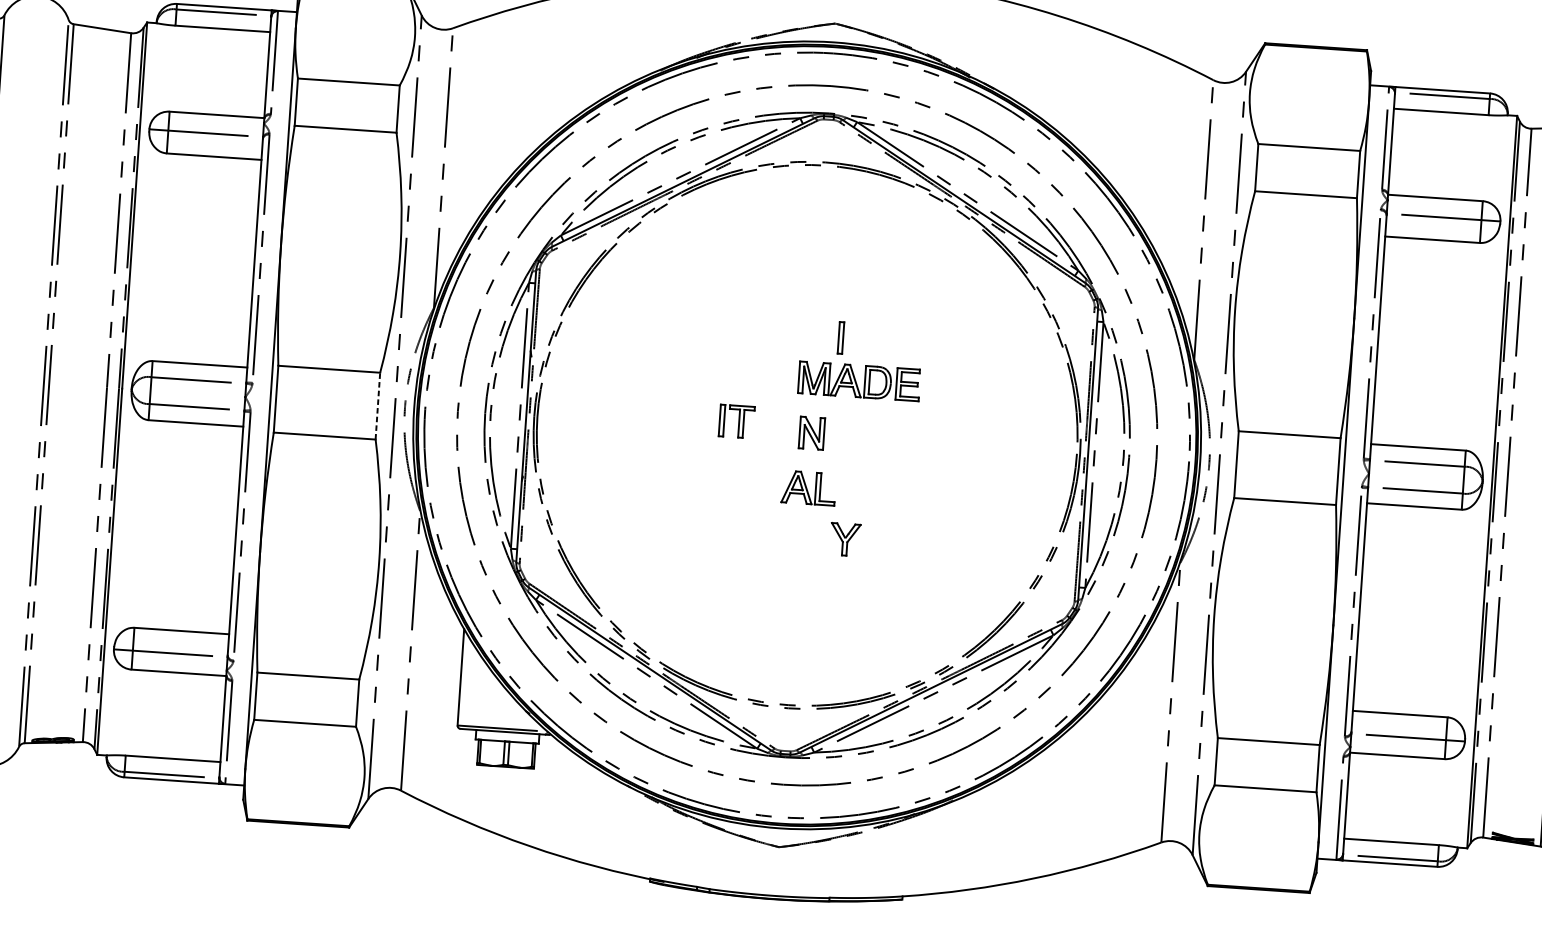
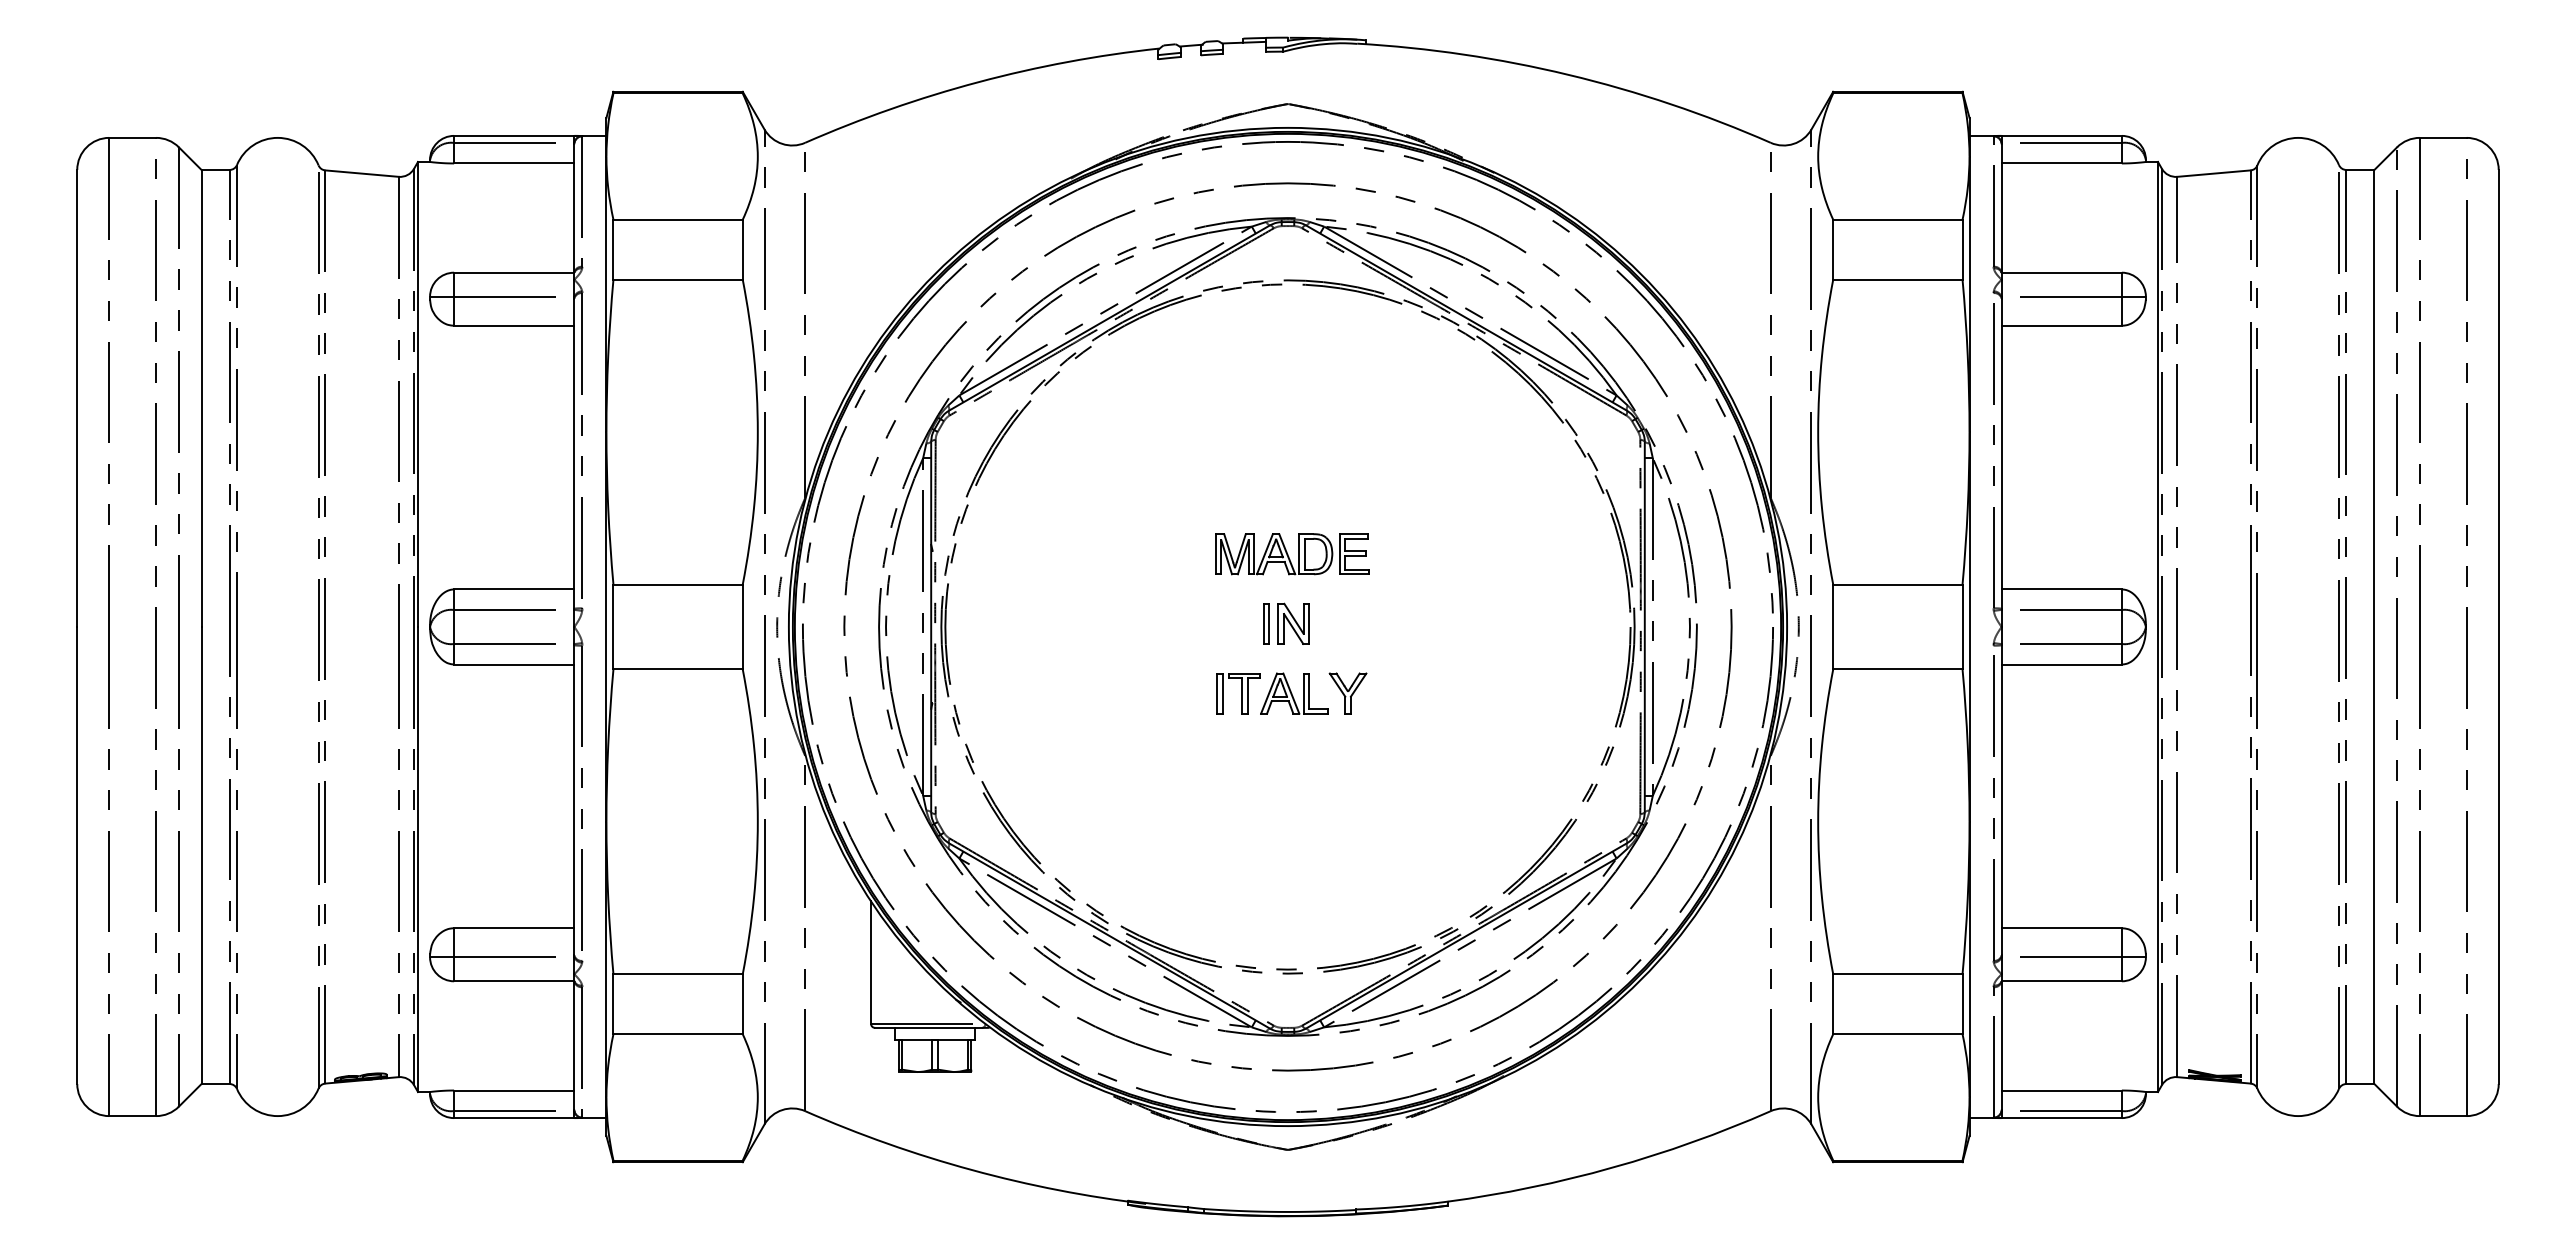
part: (841, 337) -> (1266, 623), moved
part: (859, 381) -> (1292, 554), moved
line: (377, 405) -> (742, 626), dashed -> solid
part: (736, 421) -> (1238, 693), moved
part: (844, 539) -> (1347, 693), moved

